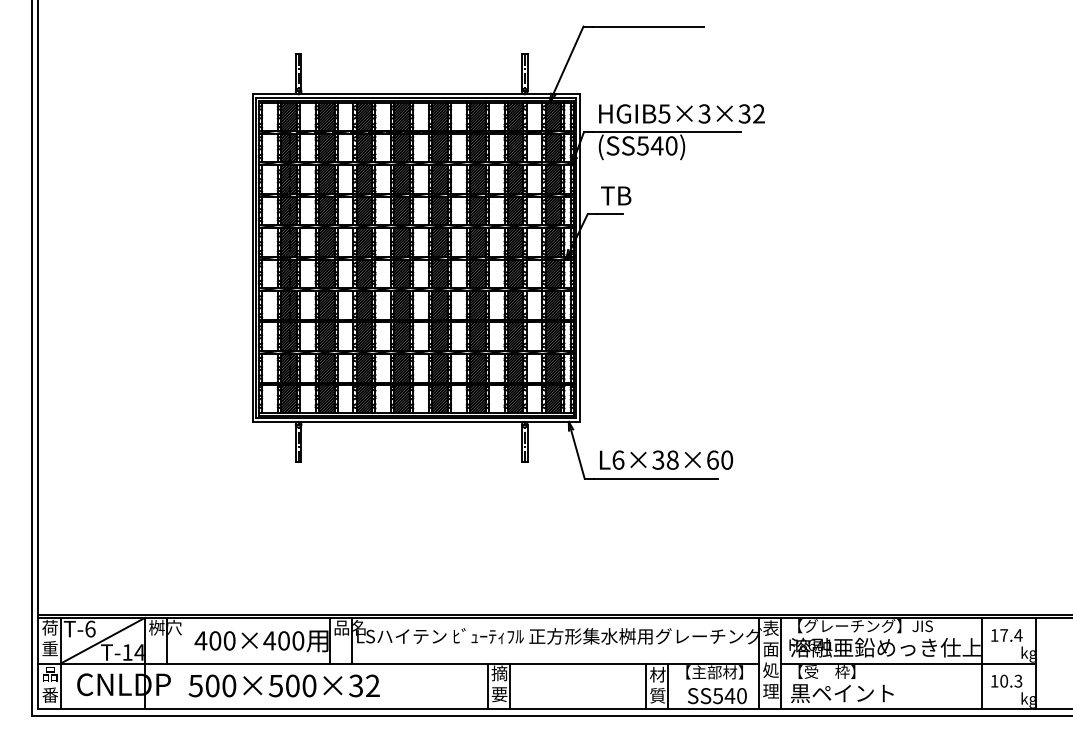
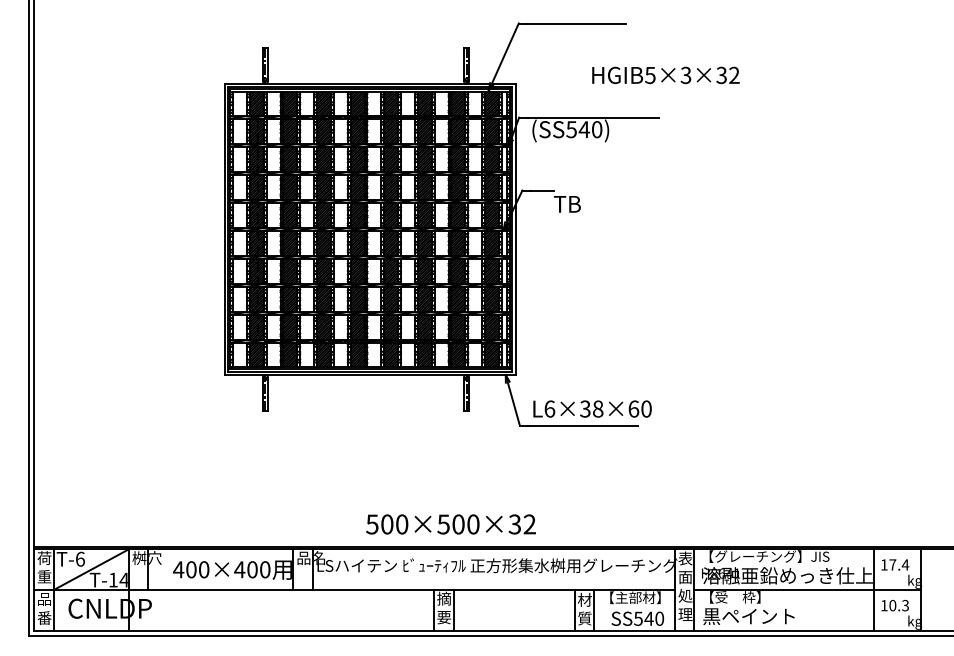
text: (681, 113) -> (665, 75), moved
text: (616, 195) -> (567, 203), moved
text: (283, 685) -> (450, 524), moved

